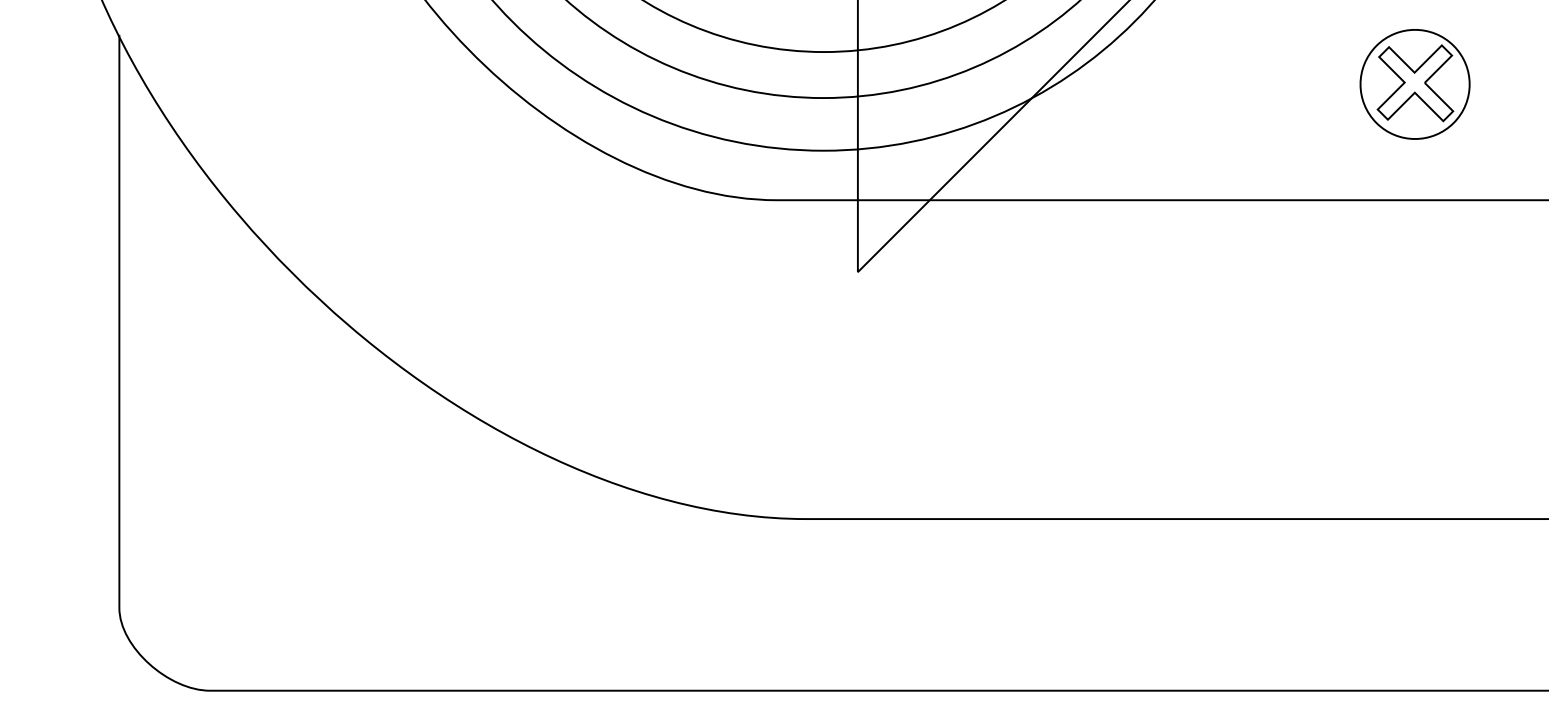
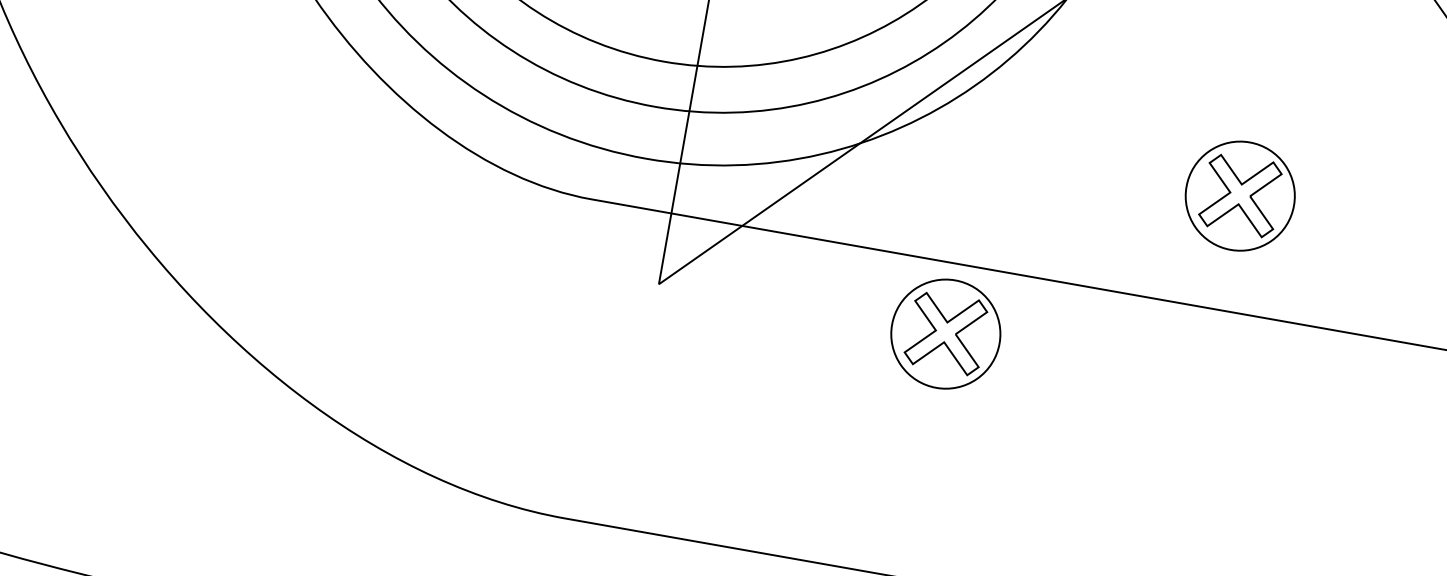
part: (1148, 271) -> (945, 334), added

